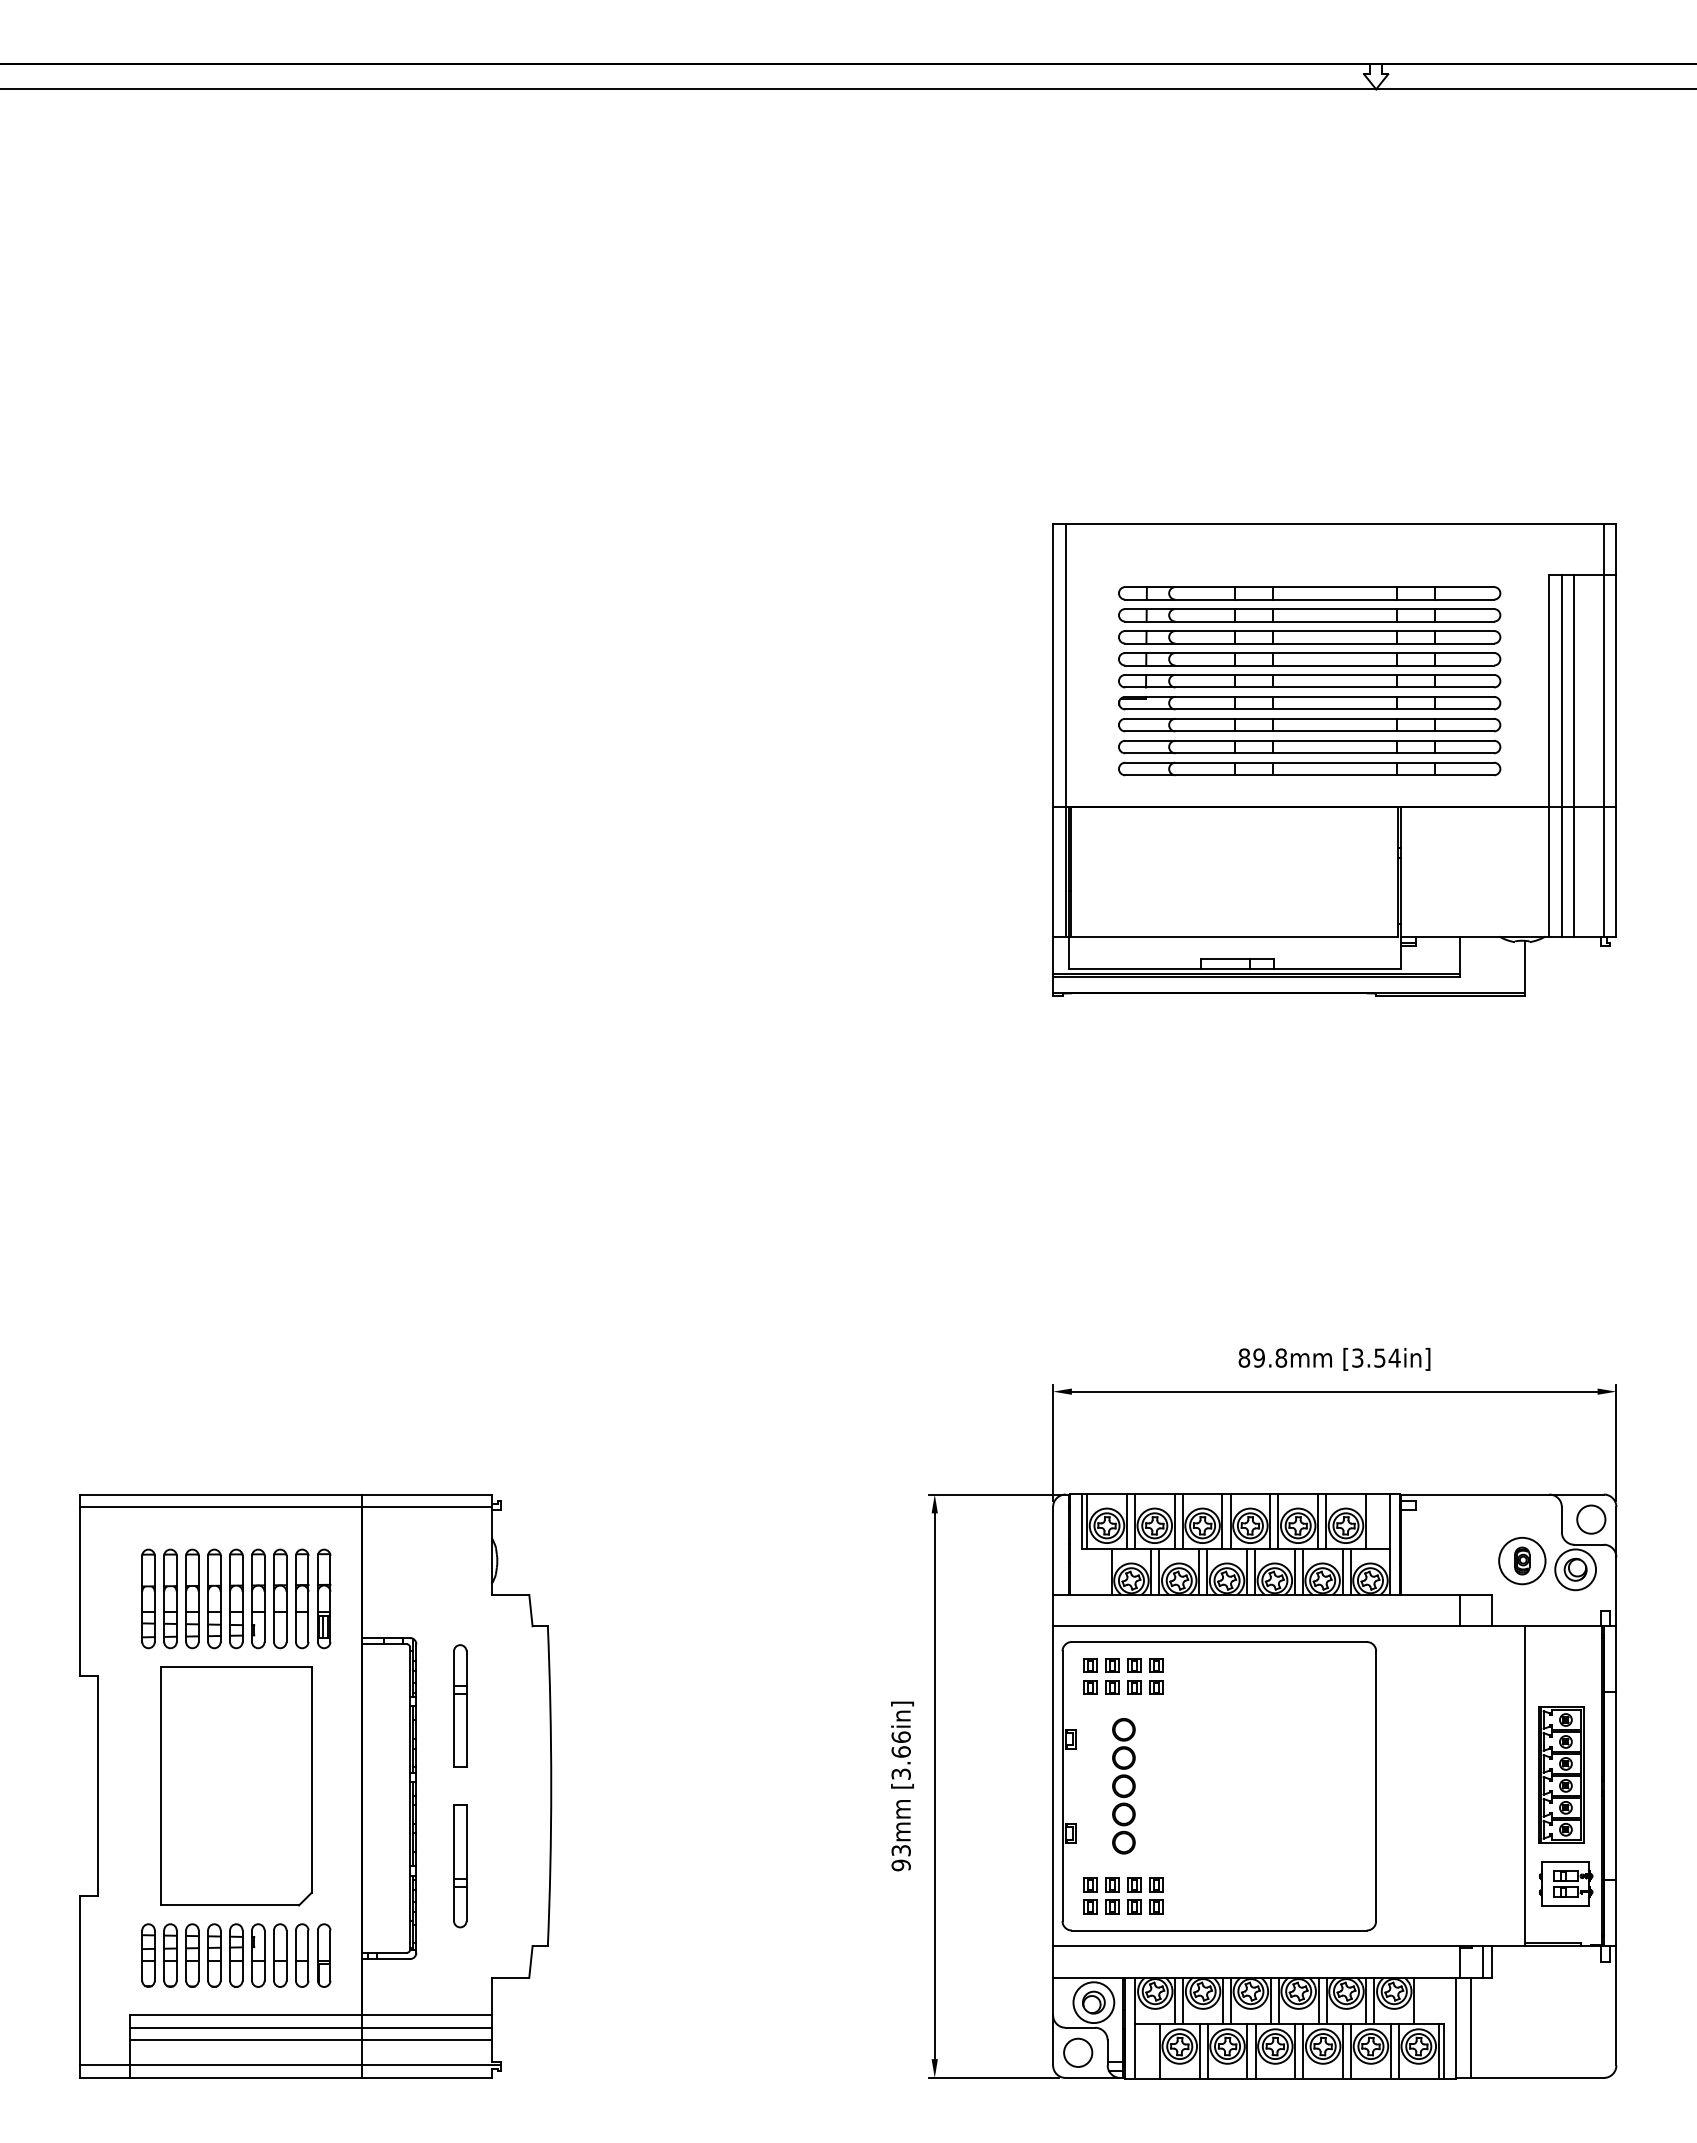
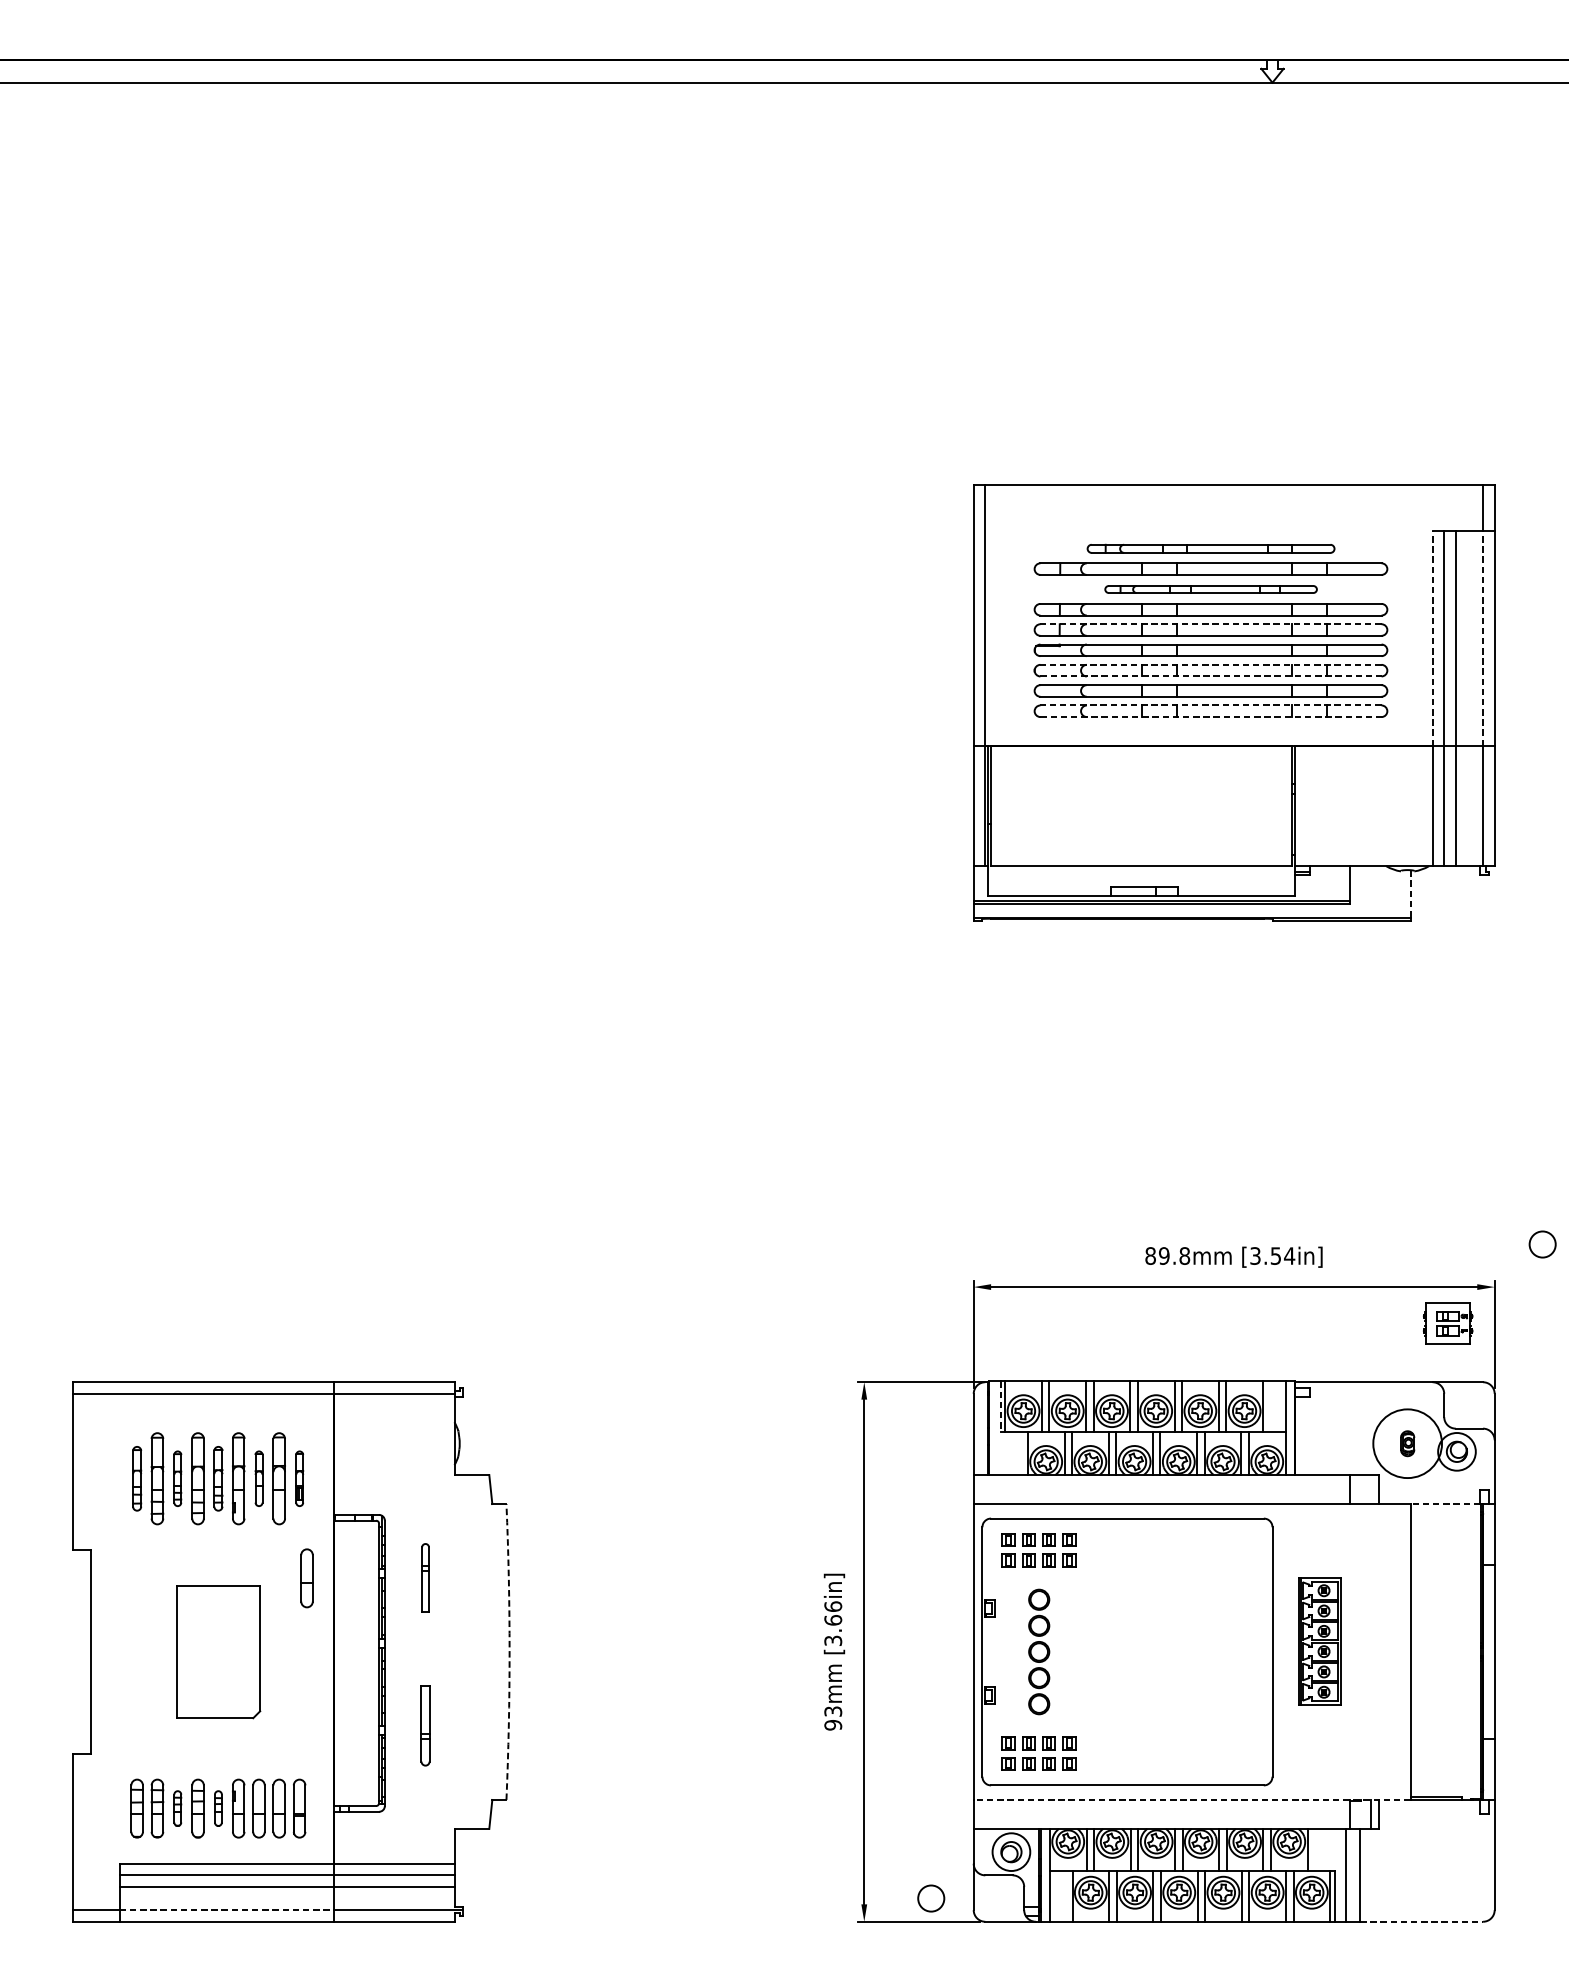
part: (1309, 593) -> (1210, 548), size x0.7
part: (1309, 637) -> (1210, 589), size x0.6
line: (1309, 674) -> (1210, 623), solid -> dashed
line: (1549, 690) -> (1432, 638), solid -> dashed
line: (1603, 690) -> (1482, 638), solid -> dashed
line: (1309, 718) -> (1210, 664), solid -> dashed
line: (1310, 731) -> (1211, 676), solid -> dashed
line: (1309, 762) -> (1210, 705), solid -> dashed
line: (1310, 775) -> (1211, 717), solid -> dashed
line: (1525, 966) -> (1410, 893), solid -> dashed
circle: (1591, 1519) -> (1542, 1244), moved
line: (1082, 1521) -> (1000, 1407), solid -> dashed
circle: (1522, 1560) -> (1407, 1443), size x1.6
part: (148, 1598) -> (137, 1478), size x0.7
part: (192, 1598) -> (177, 1478), size x0.6
part: (236, 1598) -> (218, 1478), size x0.7
part: (280, 1598) -> (259, 1478), size x0.6
part: (324, 1598) -> (299, 1478), size x0.6
line: (1563, 1626) -> (1445, 1504), solid -> dashed
part: (460, 1705) -> (425, 1577), size x0.6
part: (332, 1706) -> (307, 1578), added
part: (1561, 1774) -> (1319, 1641), moved
part: (236, 1786) -> (218, 1652), size x0.6
arc: (551, 1786) -> (509, 1652), solid -> dashed
part: (460, 1866) -> (425, 1726), size x0.7
part: (1565, 1883) -> (1447, 1323), moved
line: (1288, 1946) -> (1191, 1800), solid -> dashed
part: (192, 1955) -> (177, 1808), size x0.6
part: (236, 1955) -> (218, 1808), size x0.6
circle: (1078, 2052) -> (931, 1898), moved
line: (246, 2065) -> (227, 1910), solid -> dashed
line: (1537, 2077) -> (1421, 1921), solid -> dashed

